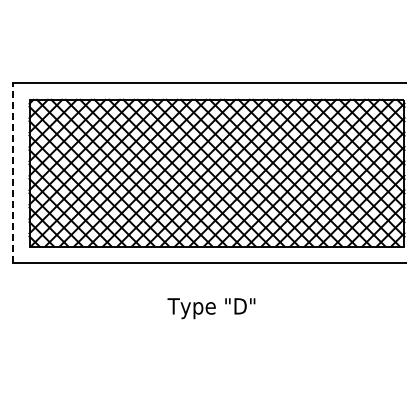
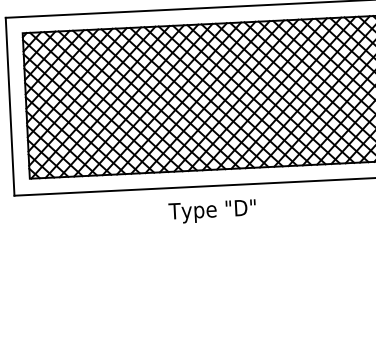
line: (13, 173) -> (10, 107), dashed -> solid
text: (211, 308) -> (212, 211), moved

